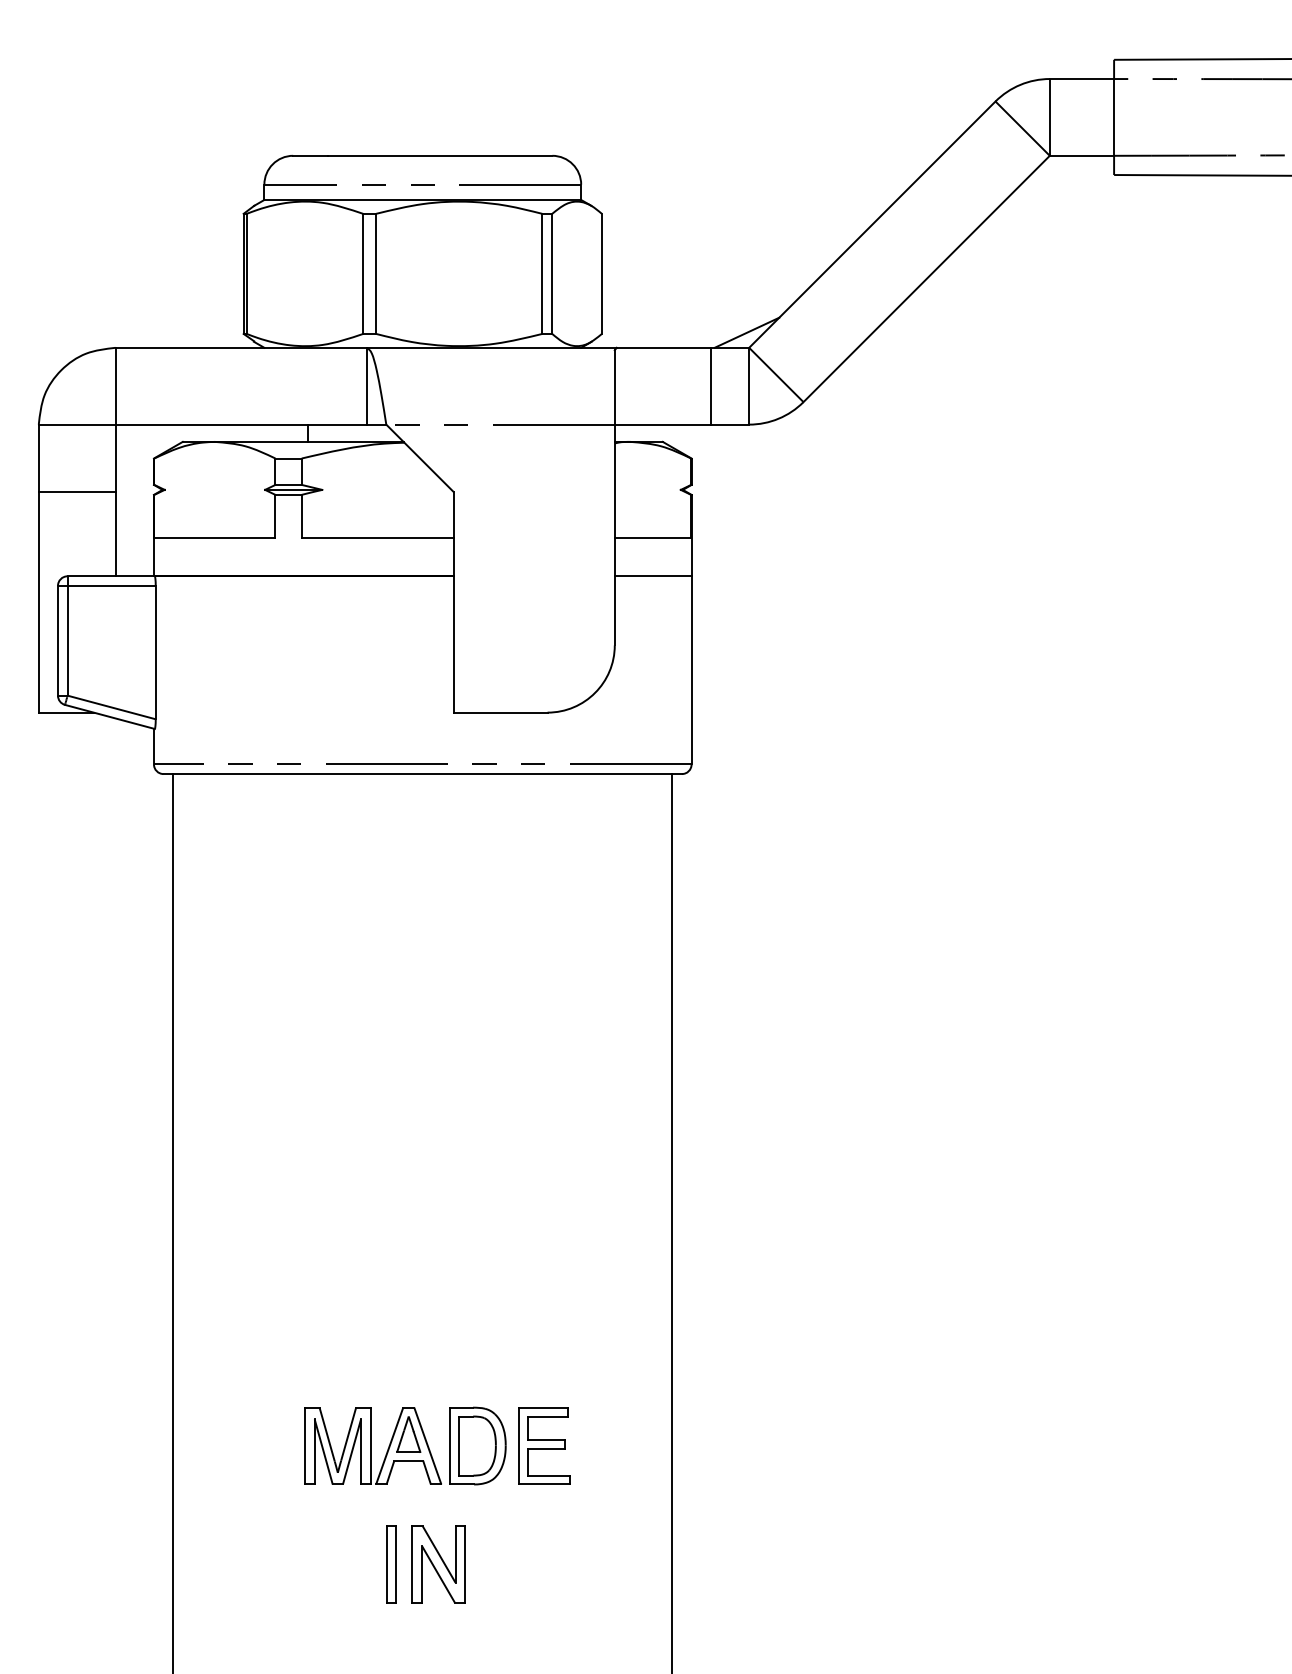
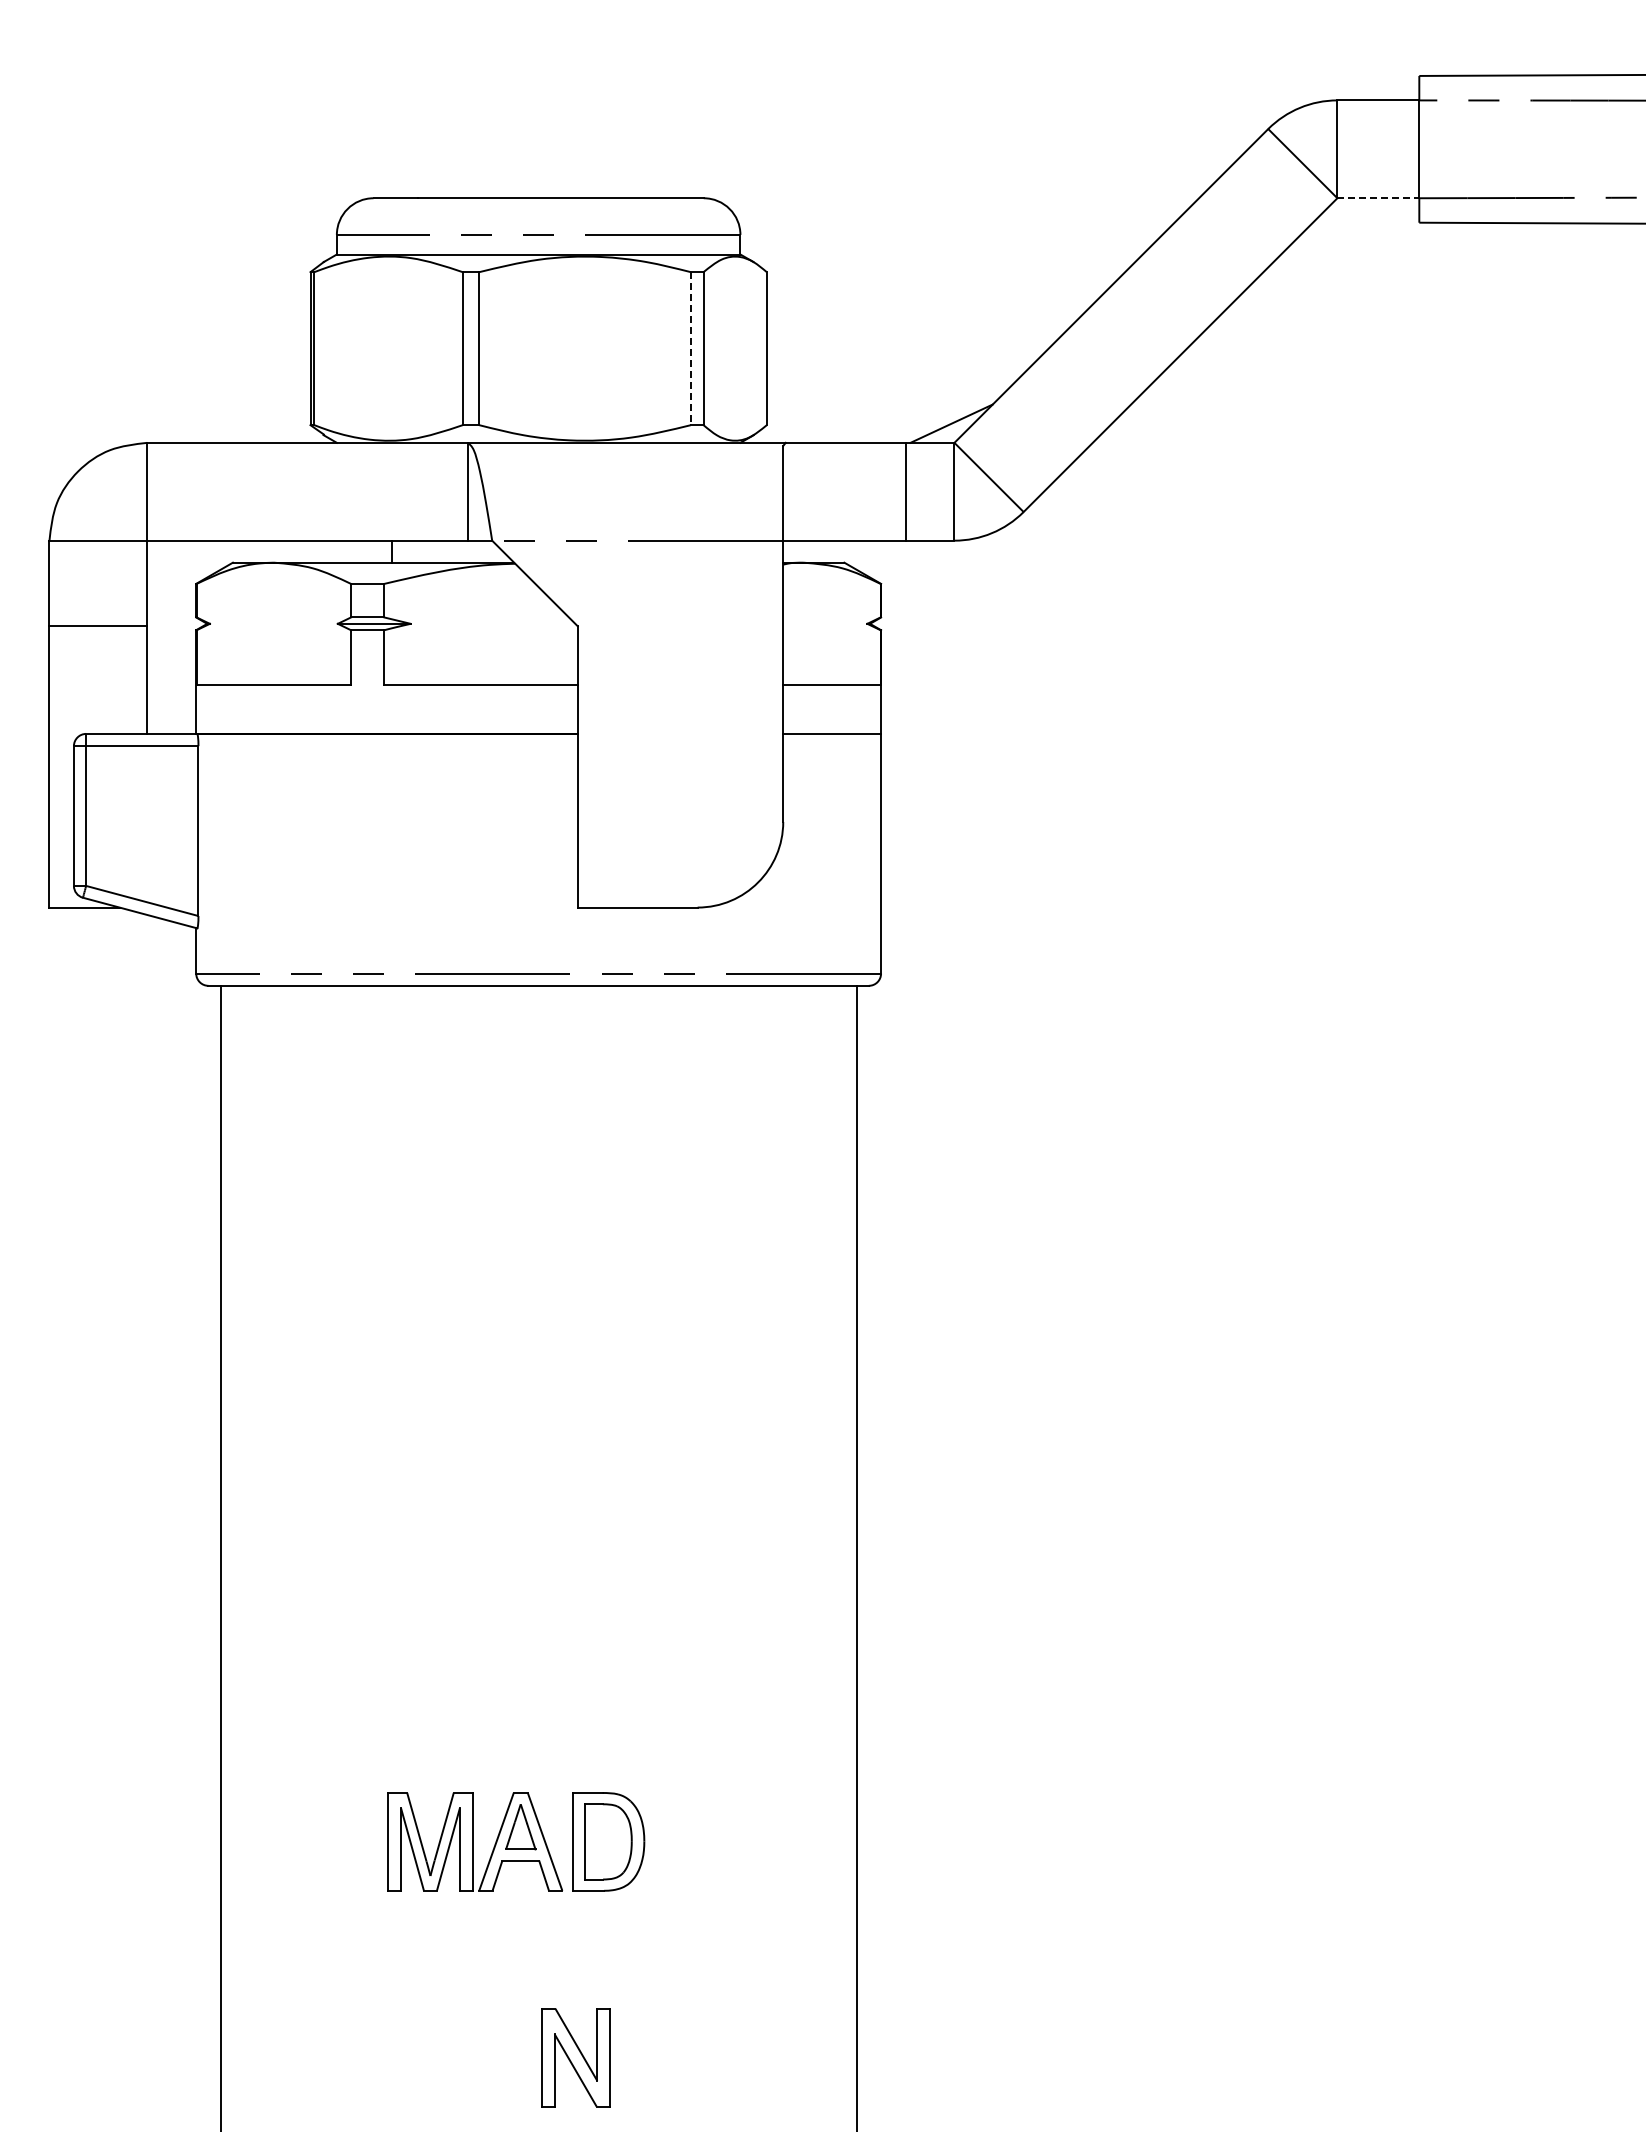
line: (1082, 156) -> (1378, 198), solid -> dashed
line: (541, 273) -> (690, 348), solid -> dashed
part: (544, 1445) -> (693, 1841), removed
part: (391, 1564) -> (498, 1992), removed
part: (438, 1564) -> (575, 2057), moved

